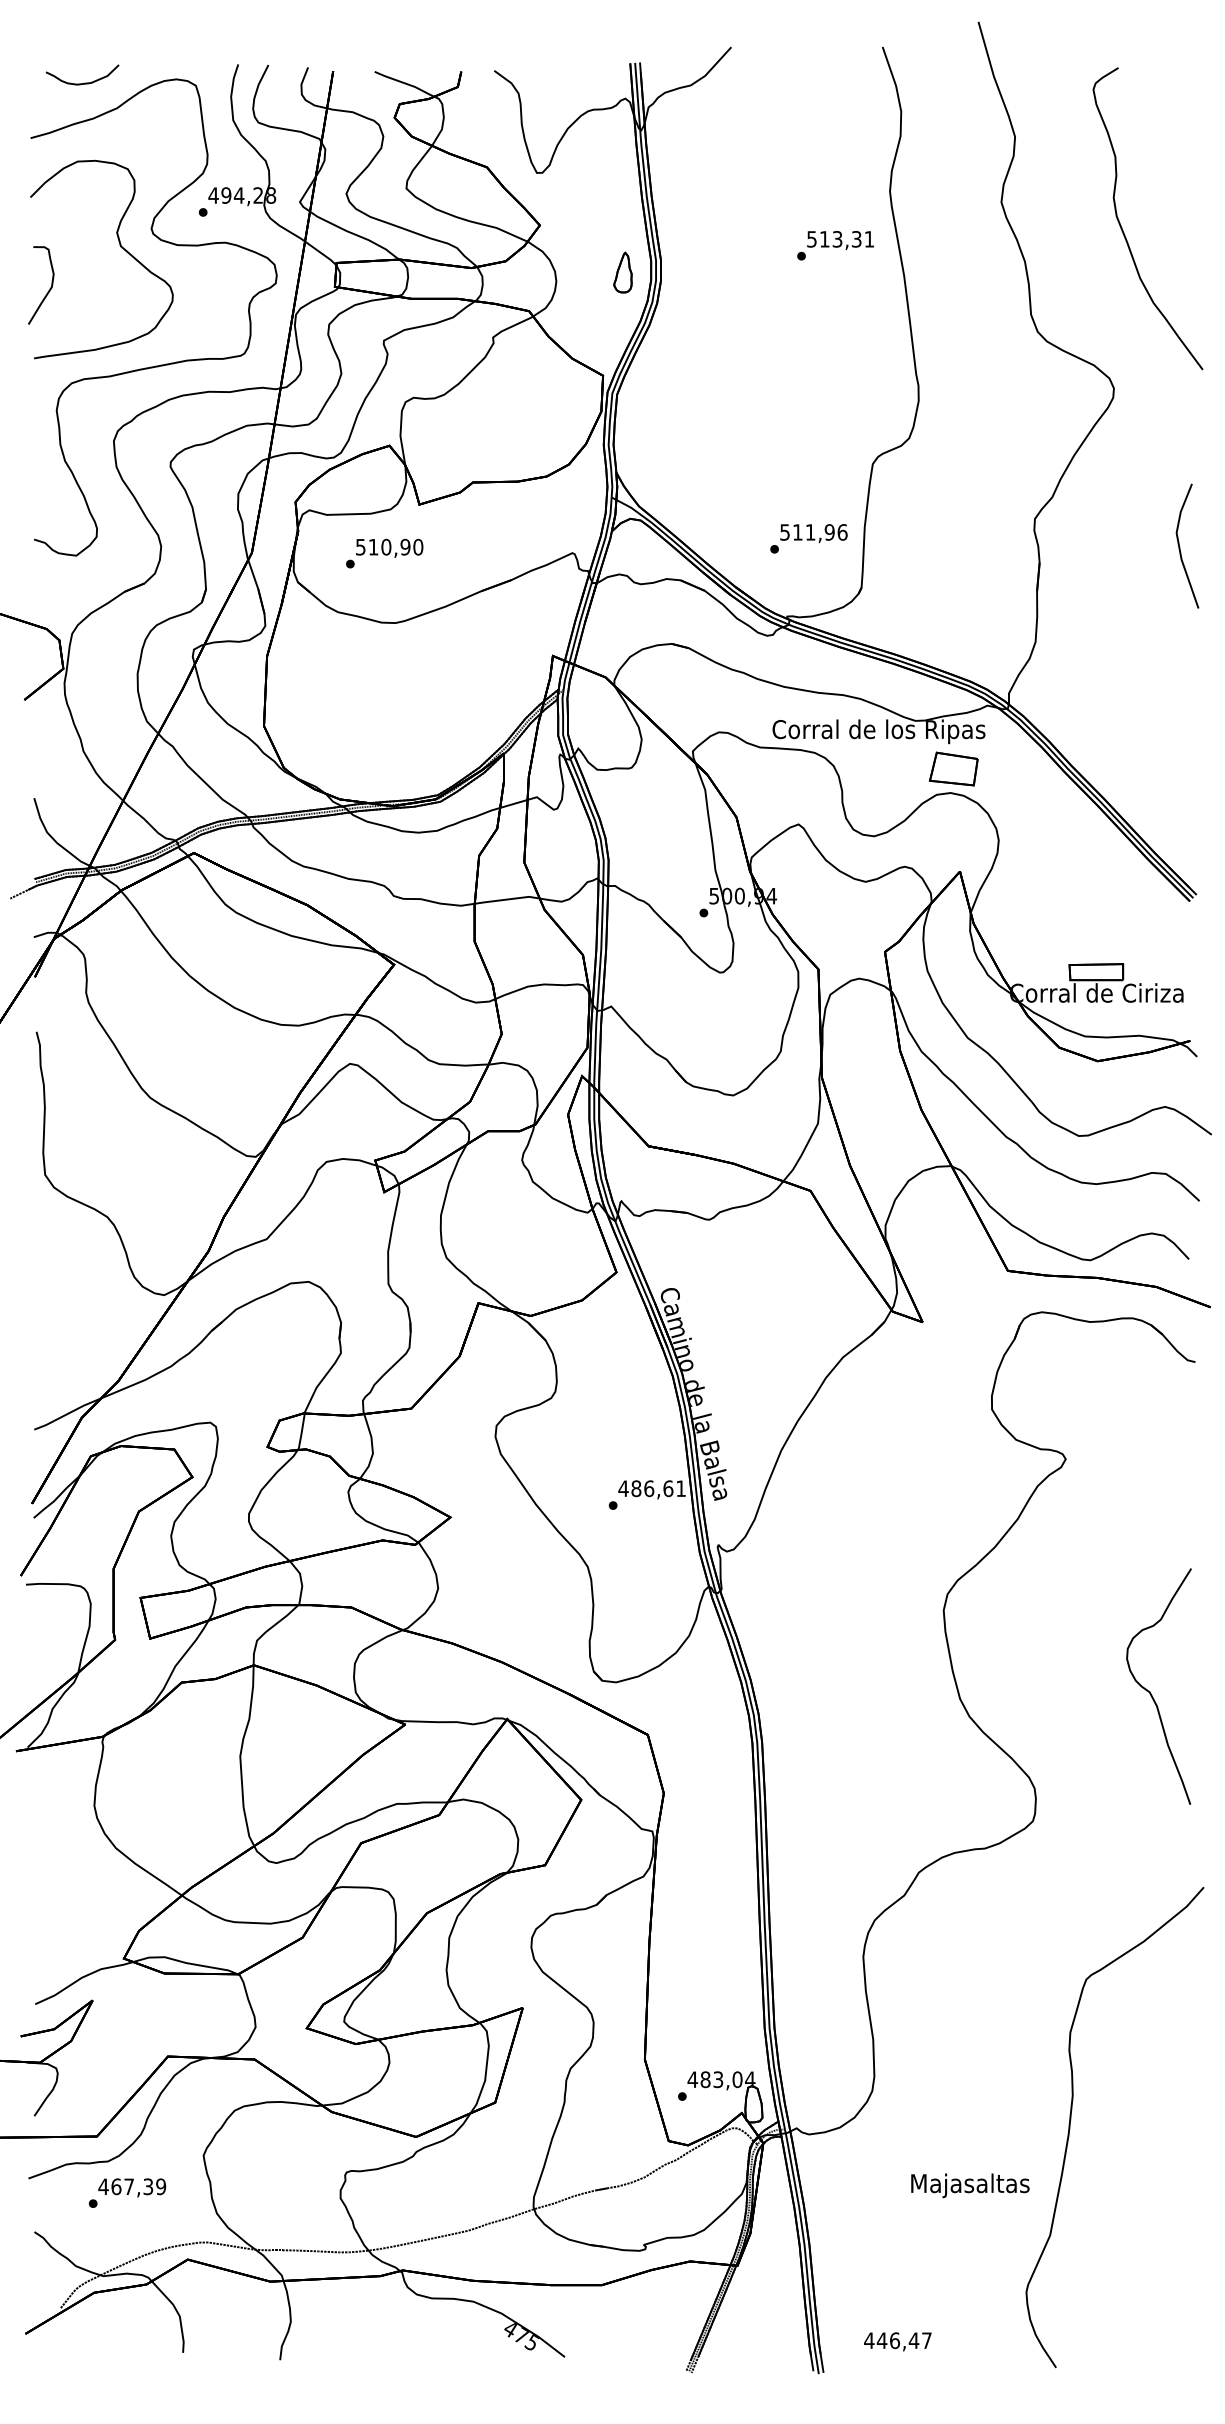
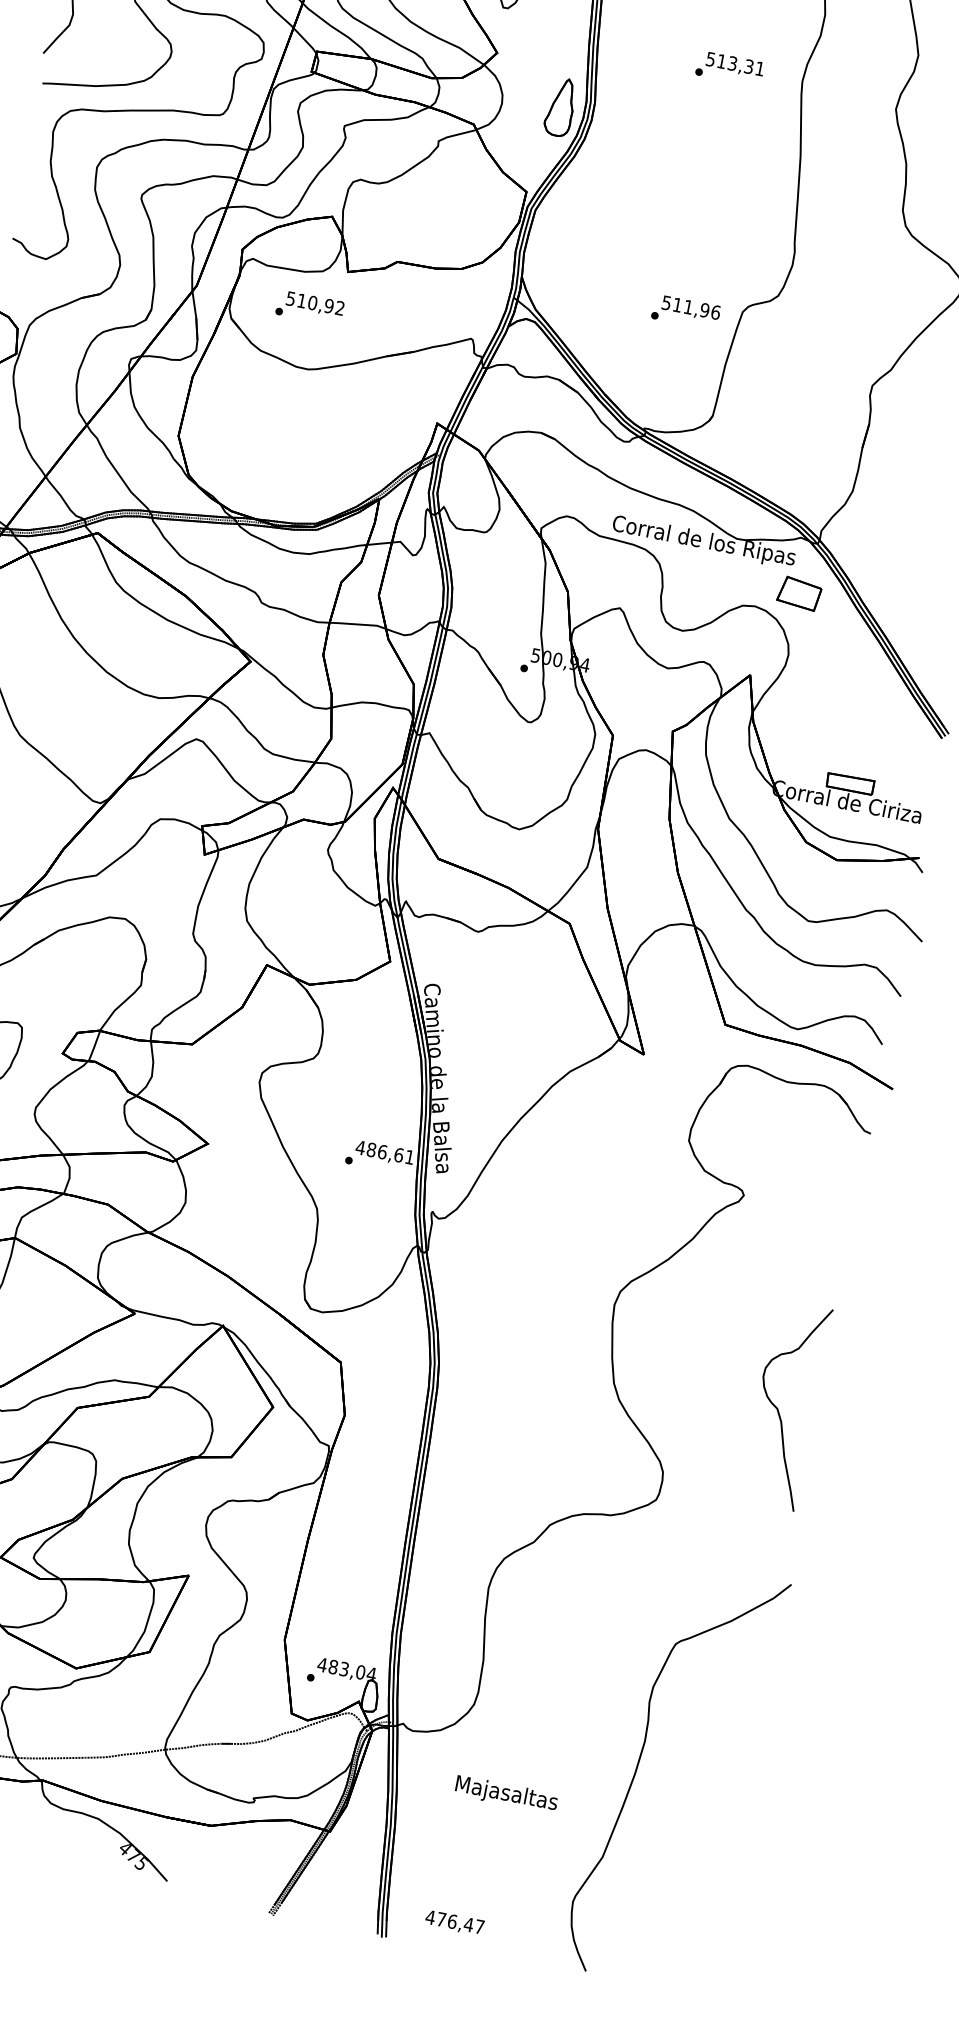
text: (835, 245) -> (729, 68), moved
part: (622, 272) -> (560, 106), size x1.67
text: (808, 538) -> (685, 312), moved
text: (418, 547) -> (340, 308), 510,90 -> 510,92
part: (953, 768) -> (799, 593), moved
text: (970, 2185) -> (506, 1794), moved
text: (881, 2340) -> (440, 1919), 446,47 -> 476,47

